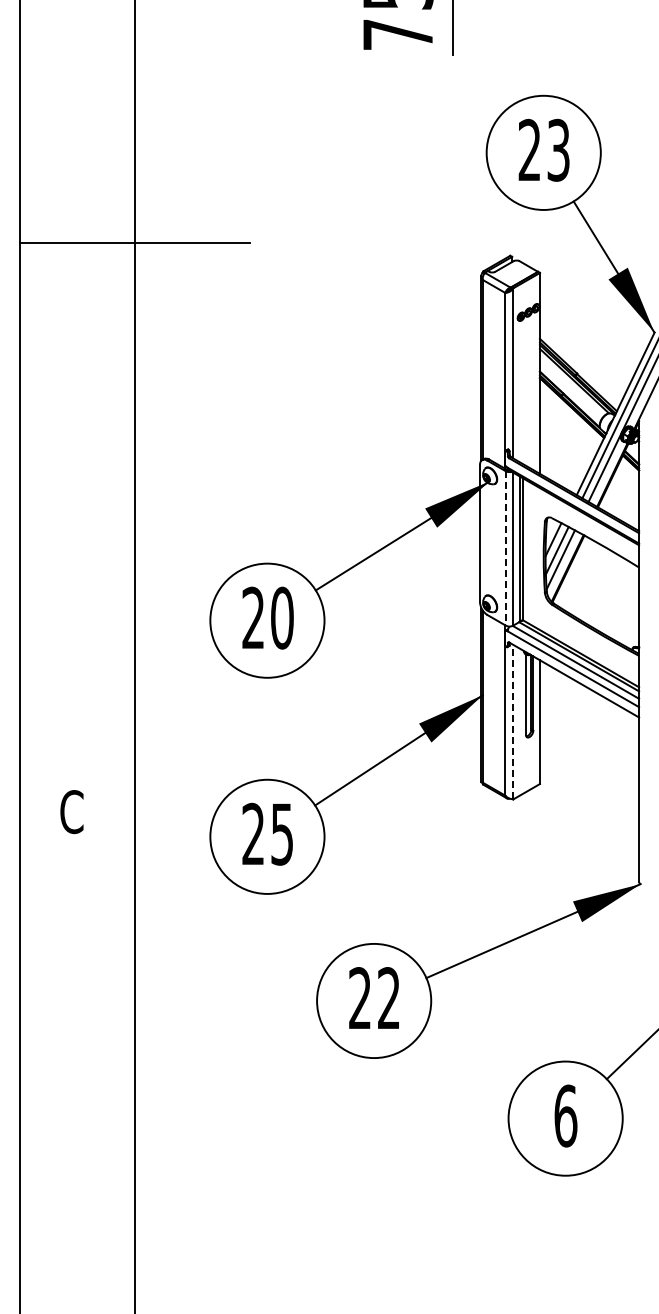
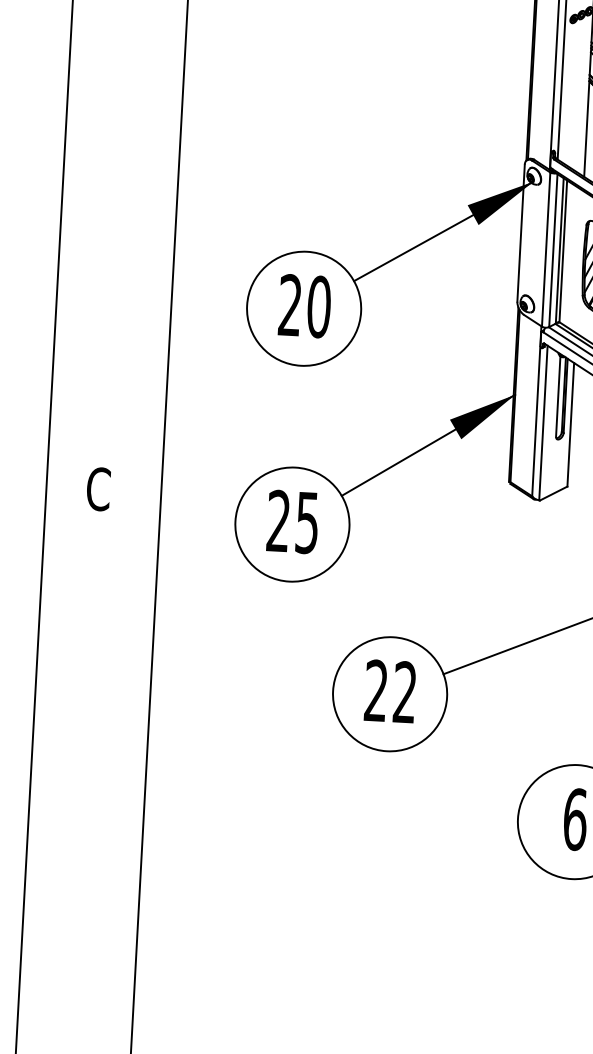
line: (505, 549) -> (545, 250), dashed -> solid
line: (512, 721) -> (543, 422), dashed -> solid

